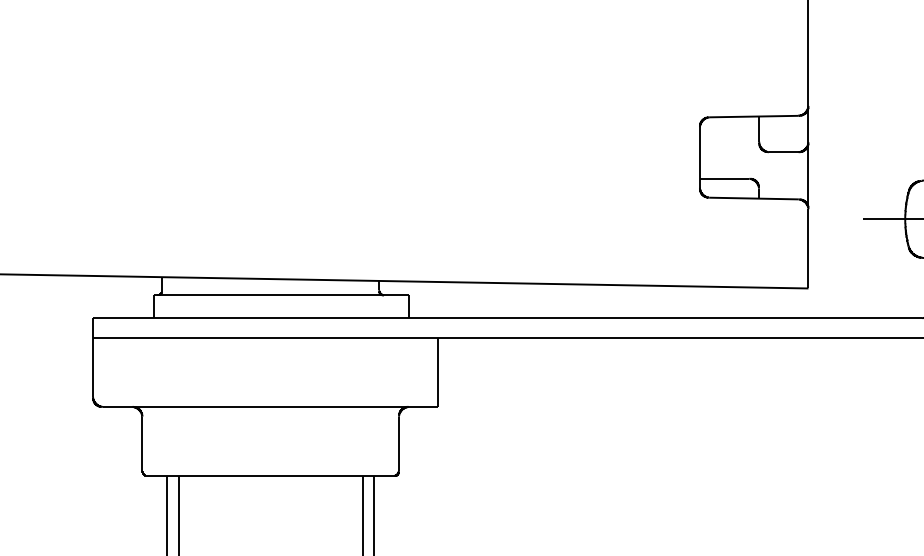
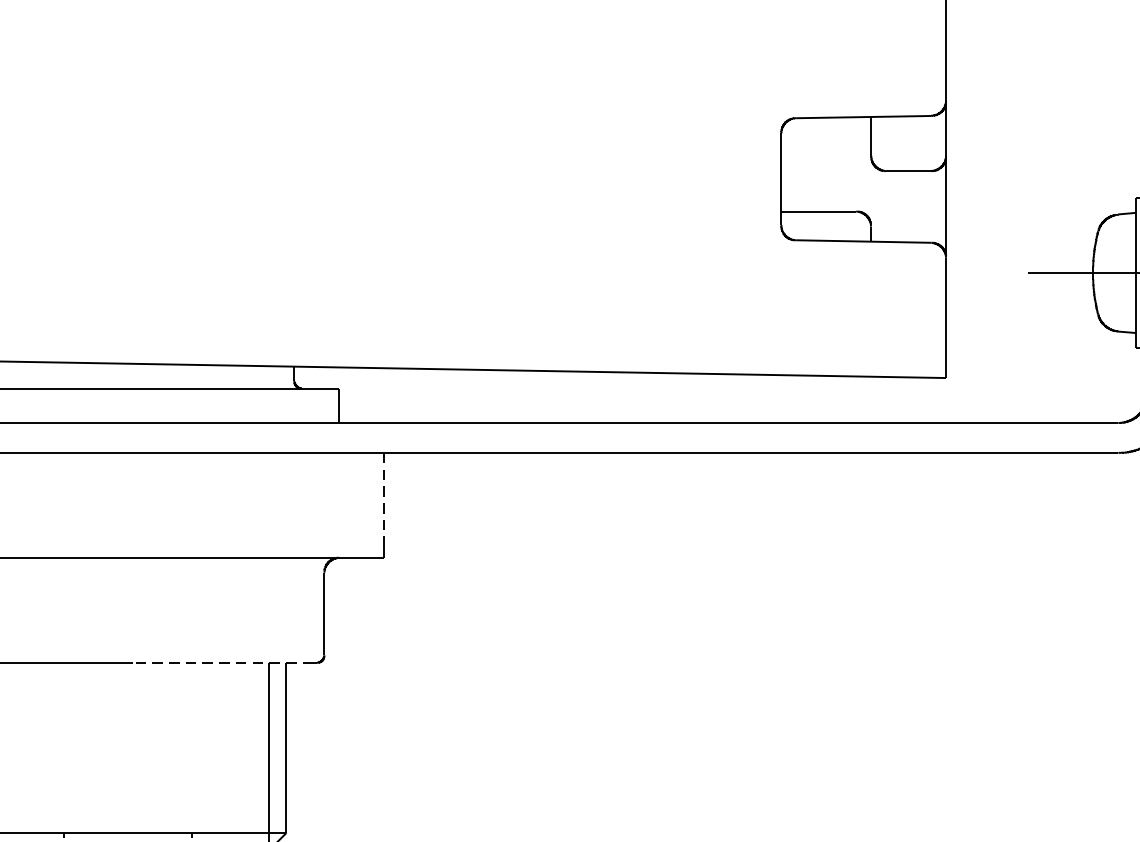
line: (438, 367) -> (384, 498), solid -> dashed
line: (331, 476) -> (221, 663), solid -> dashed

